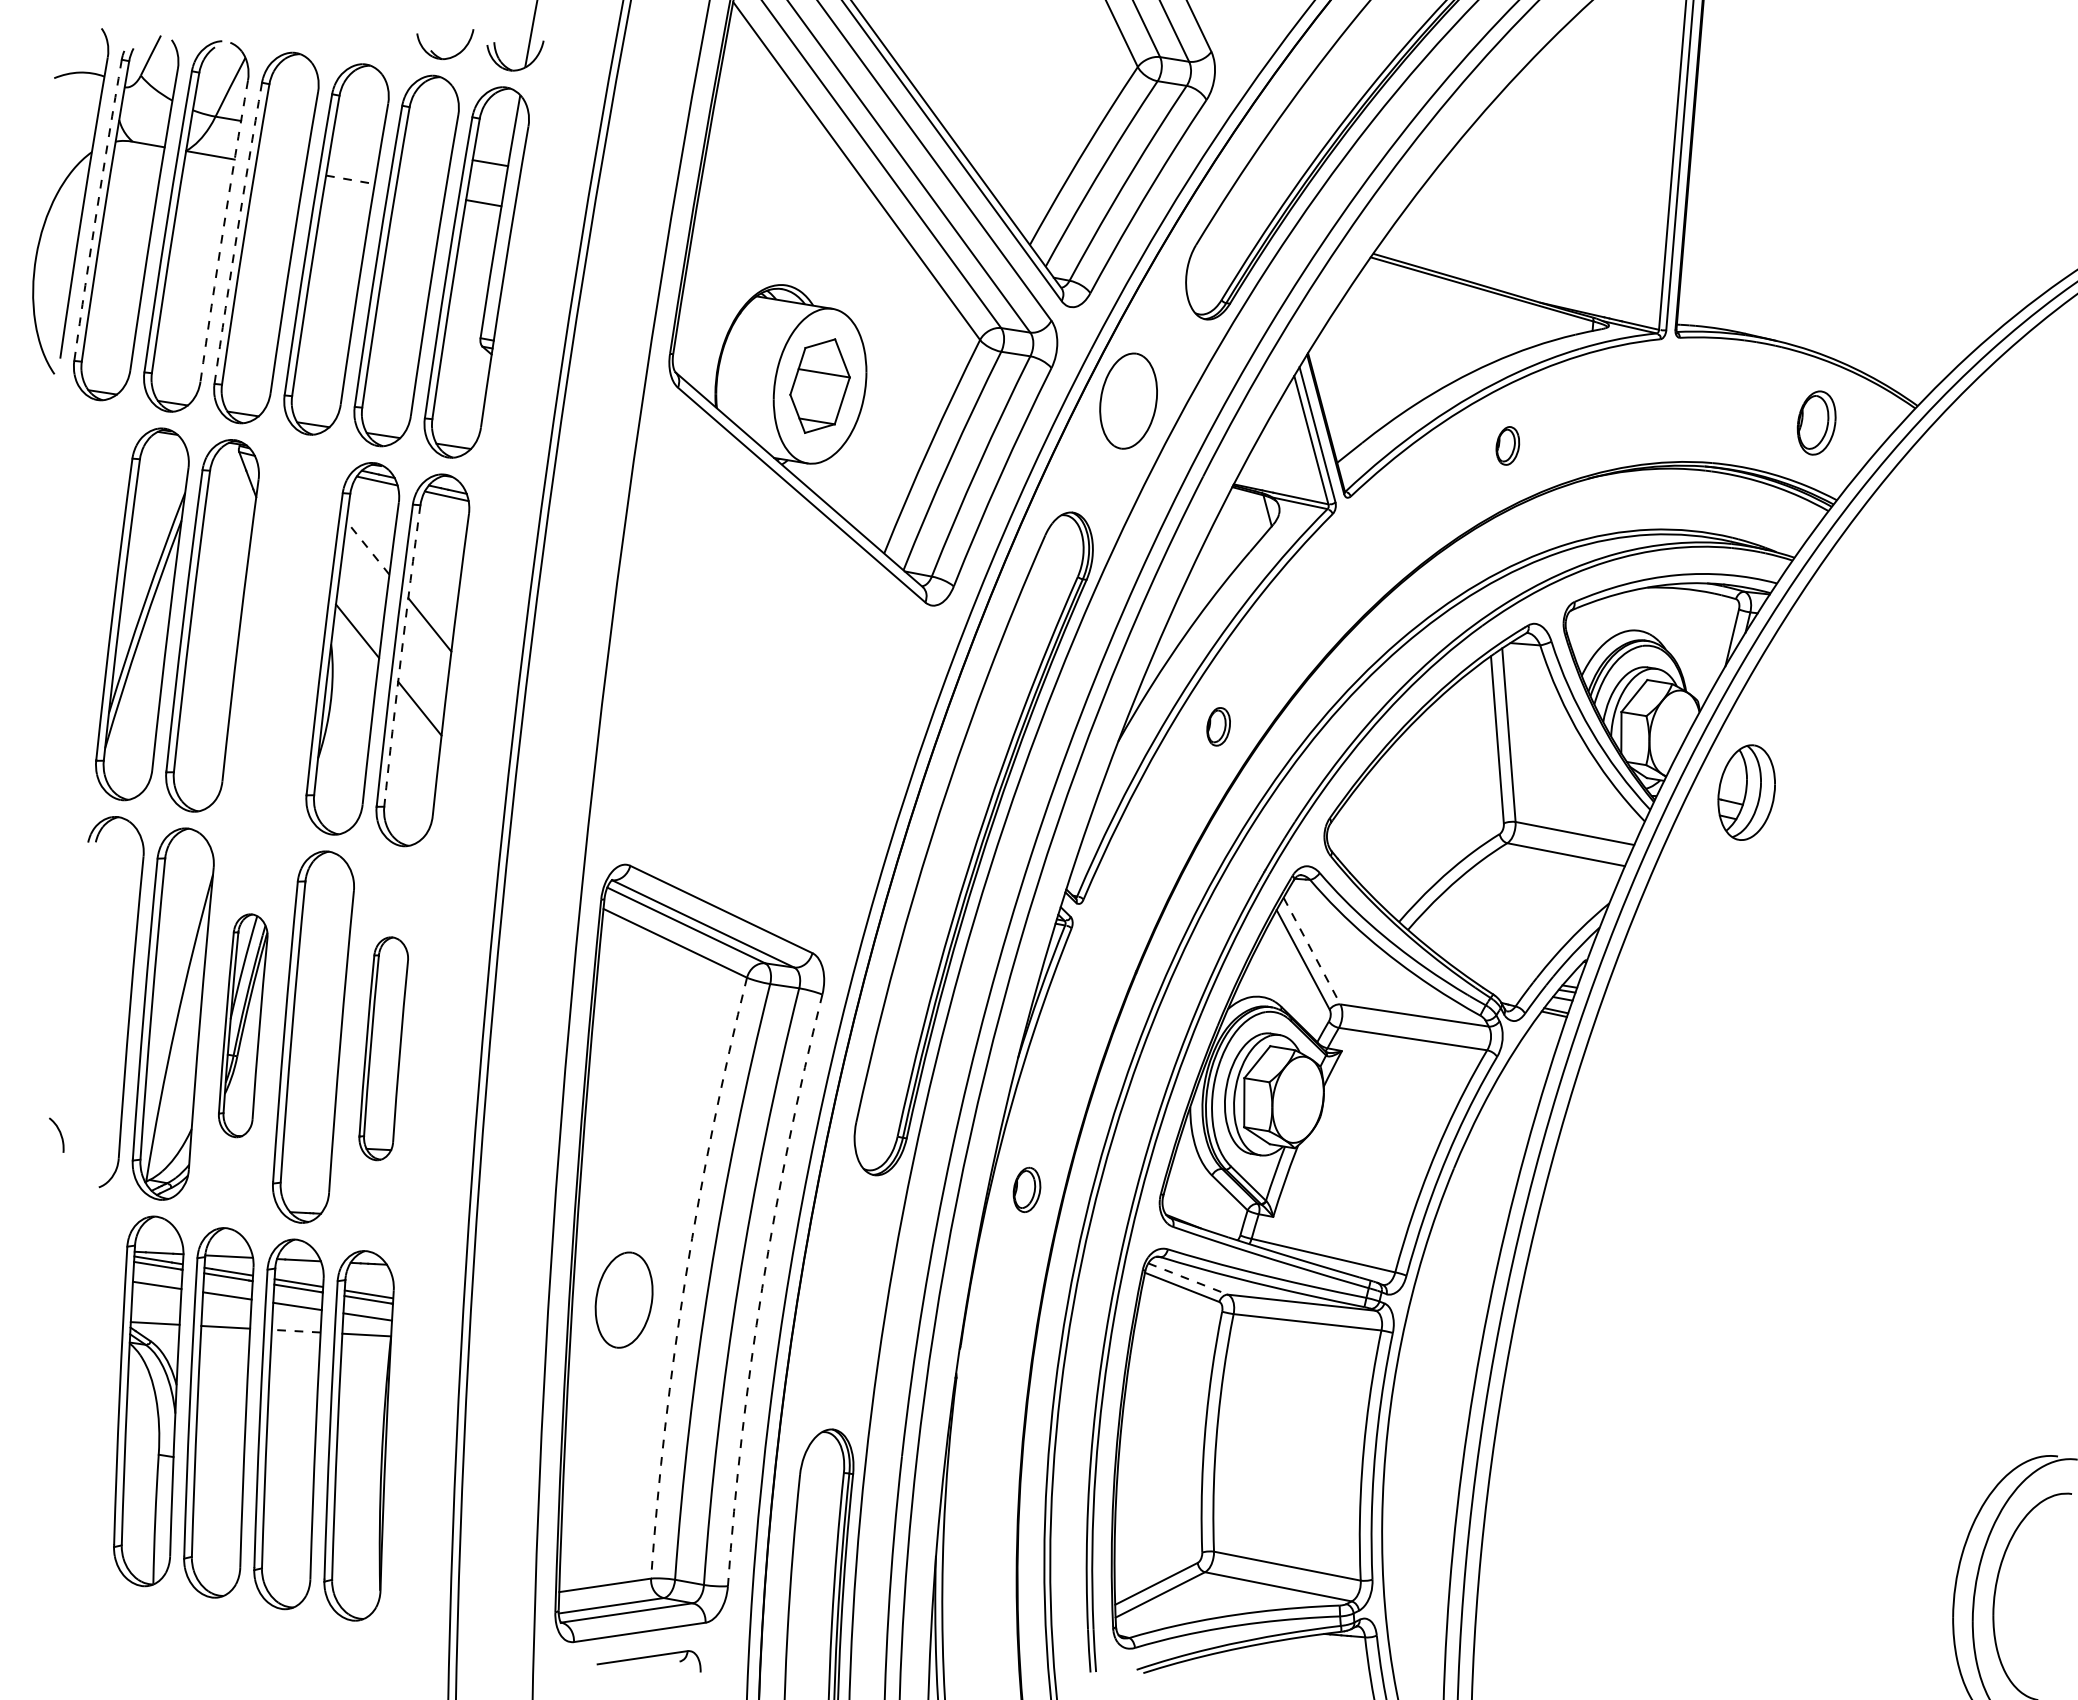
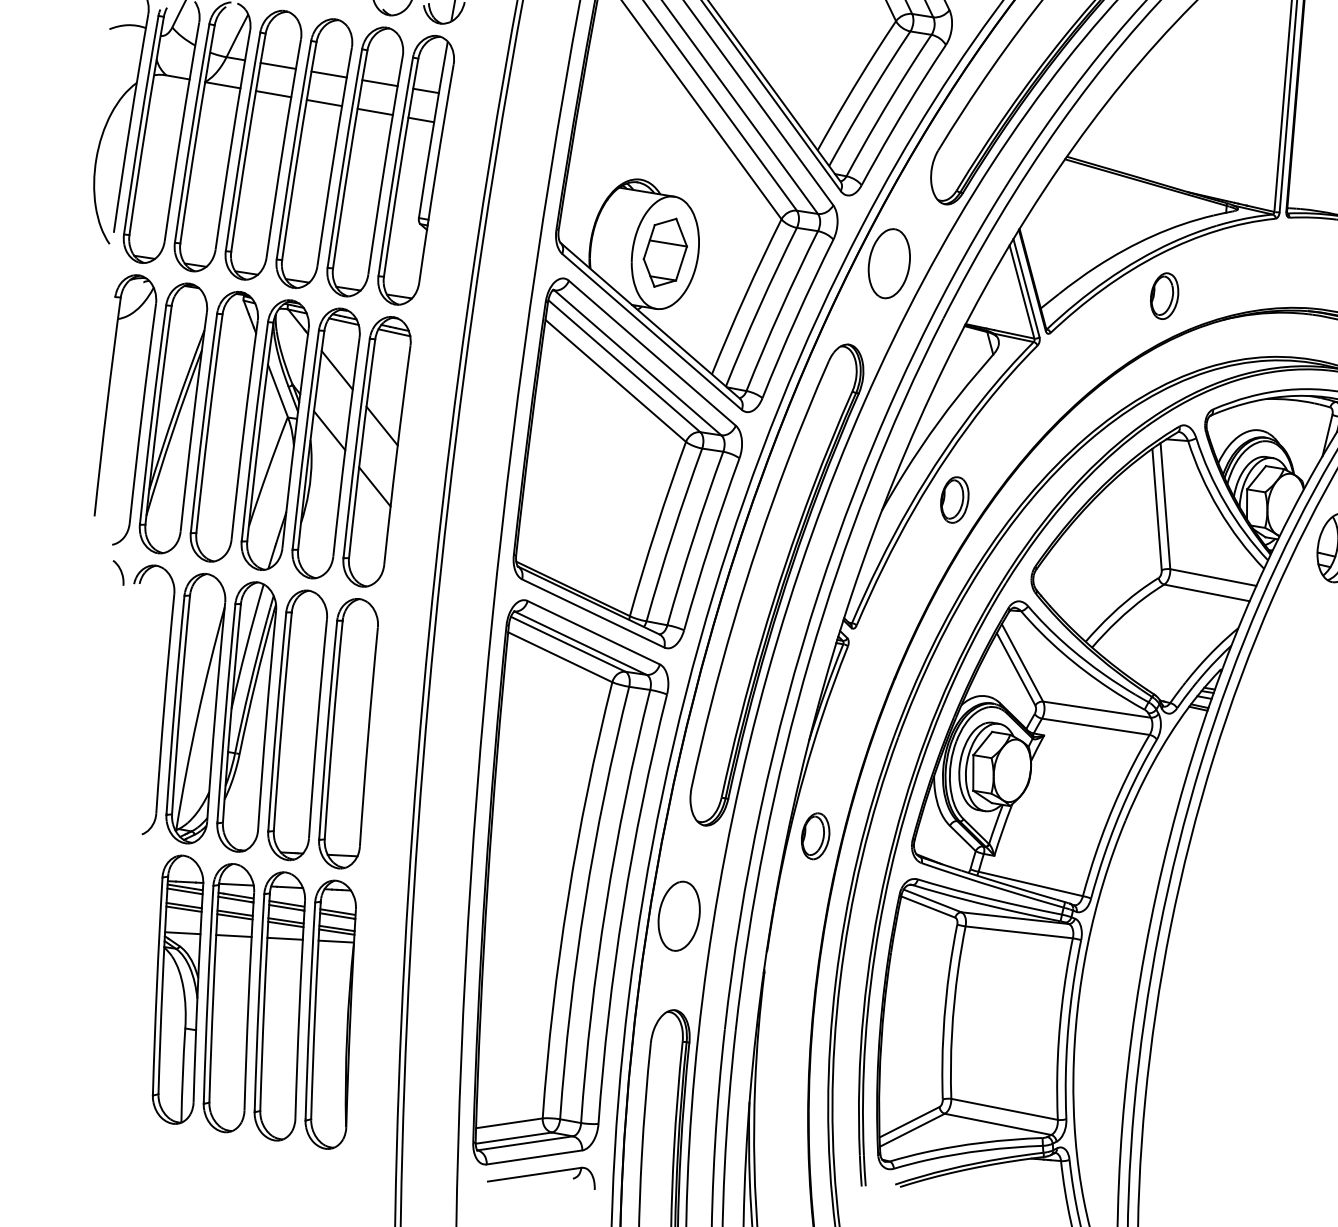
line: (286, 128) -> (278, 65), added
line: (356, 140) -> (328, 74), added
line: (426, 152) -> (379, 83), added
line: (280, 167) -> (273, 94), added
line: (350, 179) -> (324, 102), dashed -> solid
line: (420, 191) -> (375, 111), added
arc: (96, 210) -> (140, 125), dashed -> solid
arc: (223, 230) -> (232, 139), dashed -> solid
arc: (237, 233) -> (242, 142), dashed -> solid
part: (1507, 445) -> (1164, 295), size x1.67
line: (367, 547) -> (336, 369), dashed -> solid
part: (98, 602) -> (141, 409), added
part: (282, 637) -> (275, 435), added
arc: (401, 655) -> (361, 448), dashed -> solid
part: (768, 675) -> (627, 462), added
part: (1218, 726) -> (954, 499), size x1.67
line: (1312, 951) -> (1022, 663), dashed -> solid
part: (242, 1025) -> (246, 716), size x1.67
part: (383, 1048) -> (348, 733), size x1.67
curve: (59, 1133) -> (120, 571), moved
part: (1026, 1189) -> (815, 835), size x1.43
arc: (685, 1276) -> (567, 899), dashed -> solid
line: (1188, 1279) -> (932, 901), dashed -> solid
arc: (762, 1288) -> (623, 907), dashed -> solid
line: (156, 1290) -> (183, 909), added
part: (623, 1299) -> (678, 915), moved
line: (226, 1300) -> (234, 916), added
line: (297, 1311) -> (286, 924), added
line: (367, 1321) -> (336, 931), added
line: (295, 1331) -> (284, 939), dashed -> solid
part: (648, 1661) -> (540, 1178), size x1.43

